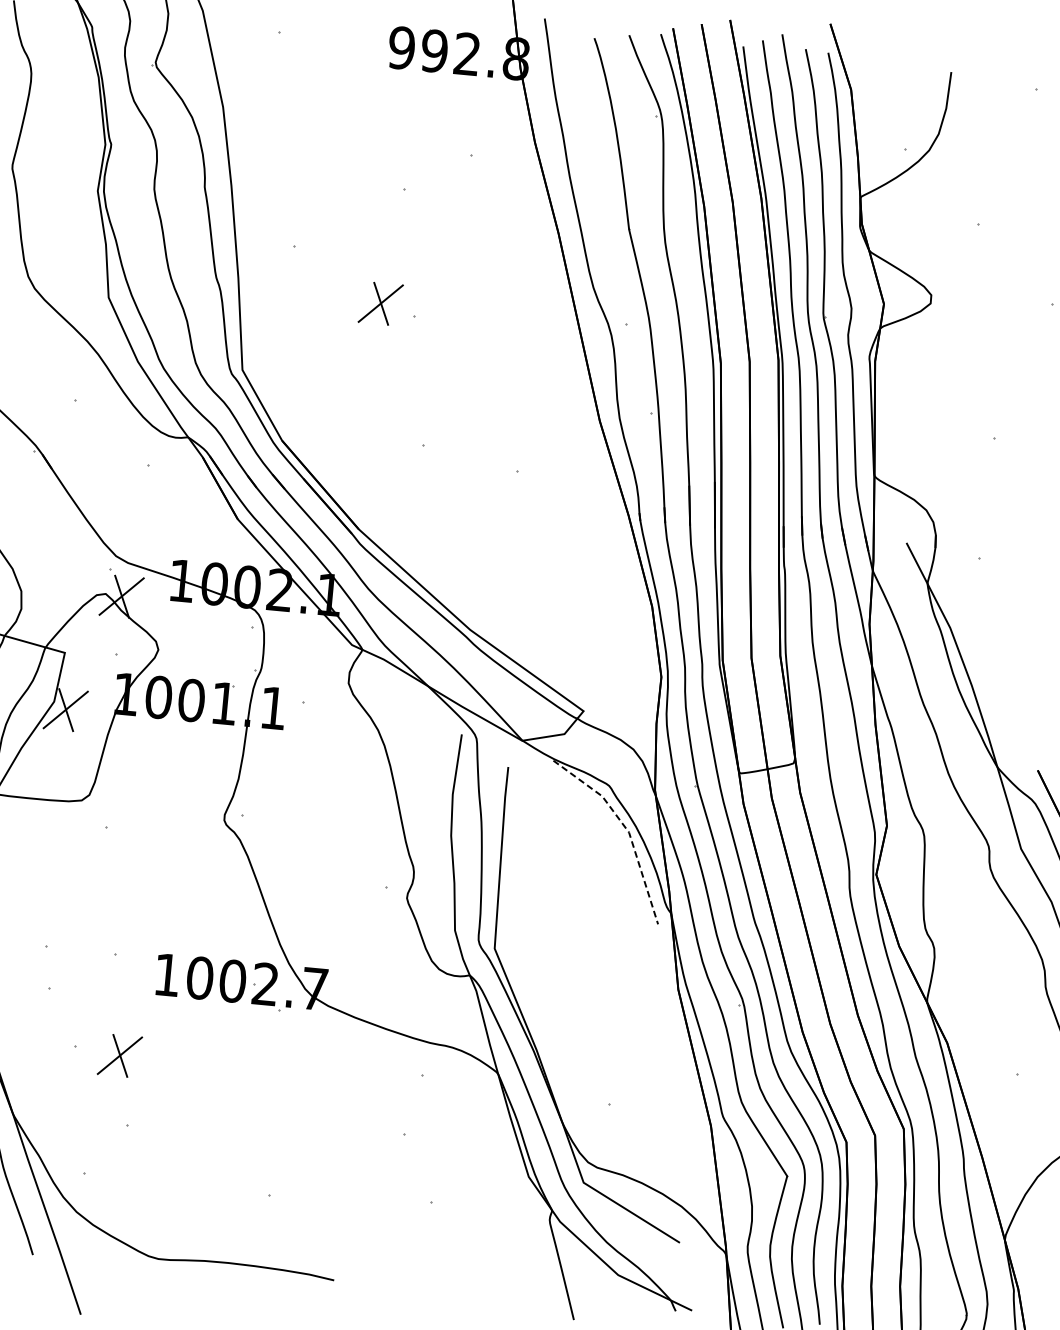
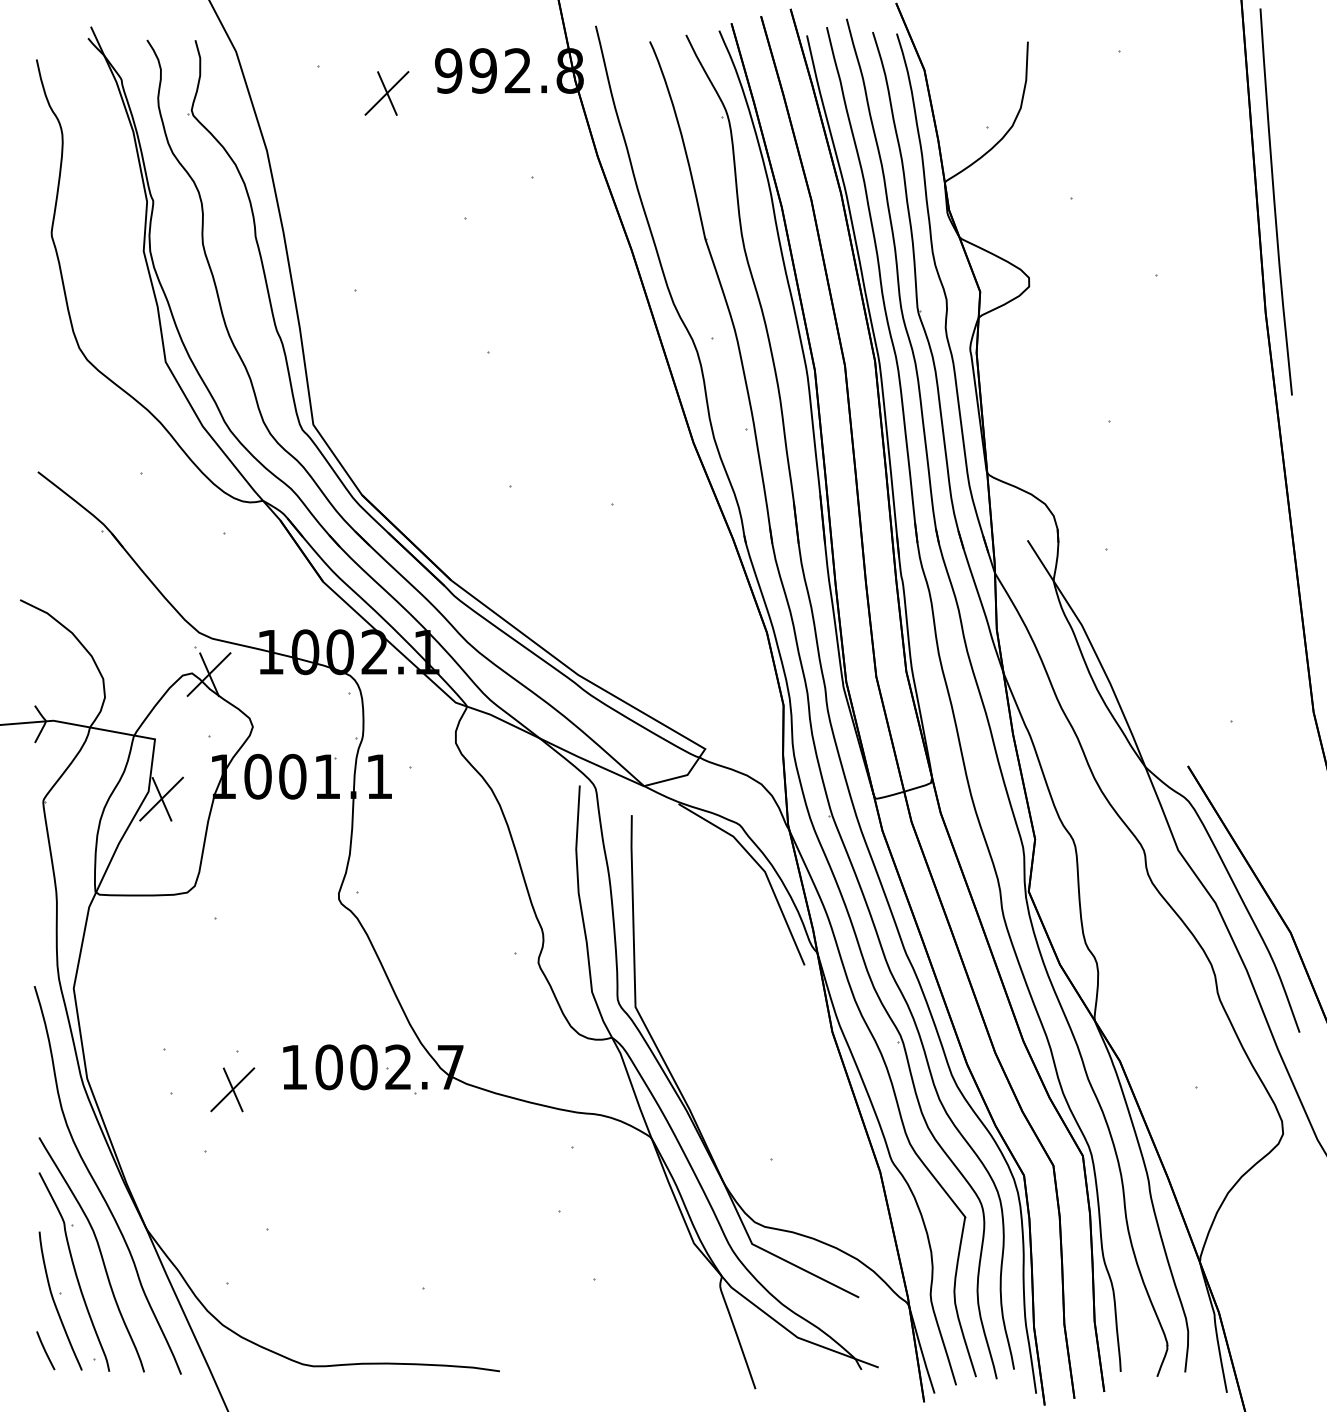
part: (380, 303) -> (386, 93), moved
line: (626, 828) -> (761, 868), dashed -> solid
part: (119, 1055) -> (232, 1089), moved

